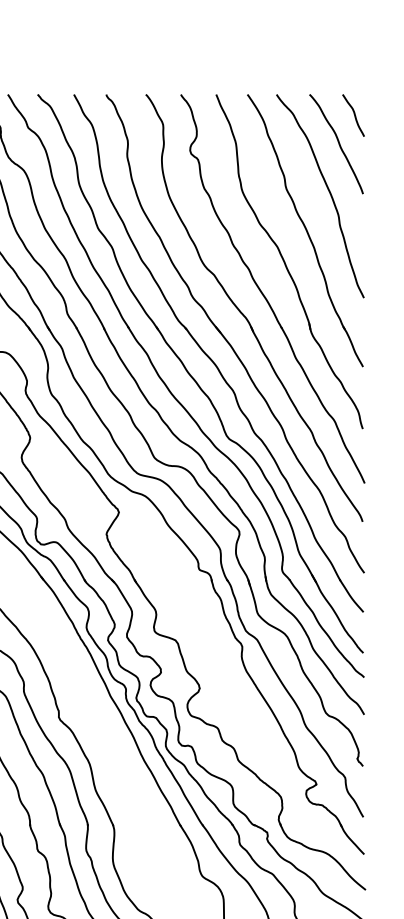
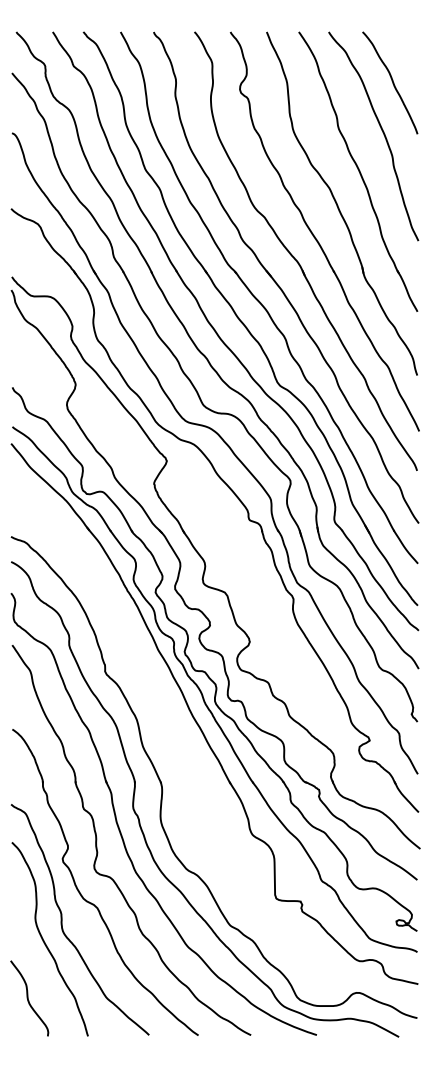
curve: (354, 115) -> (408, 53), removed

